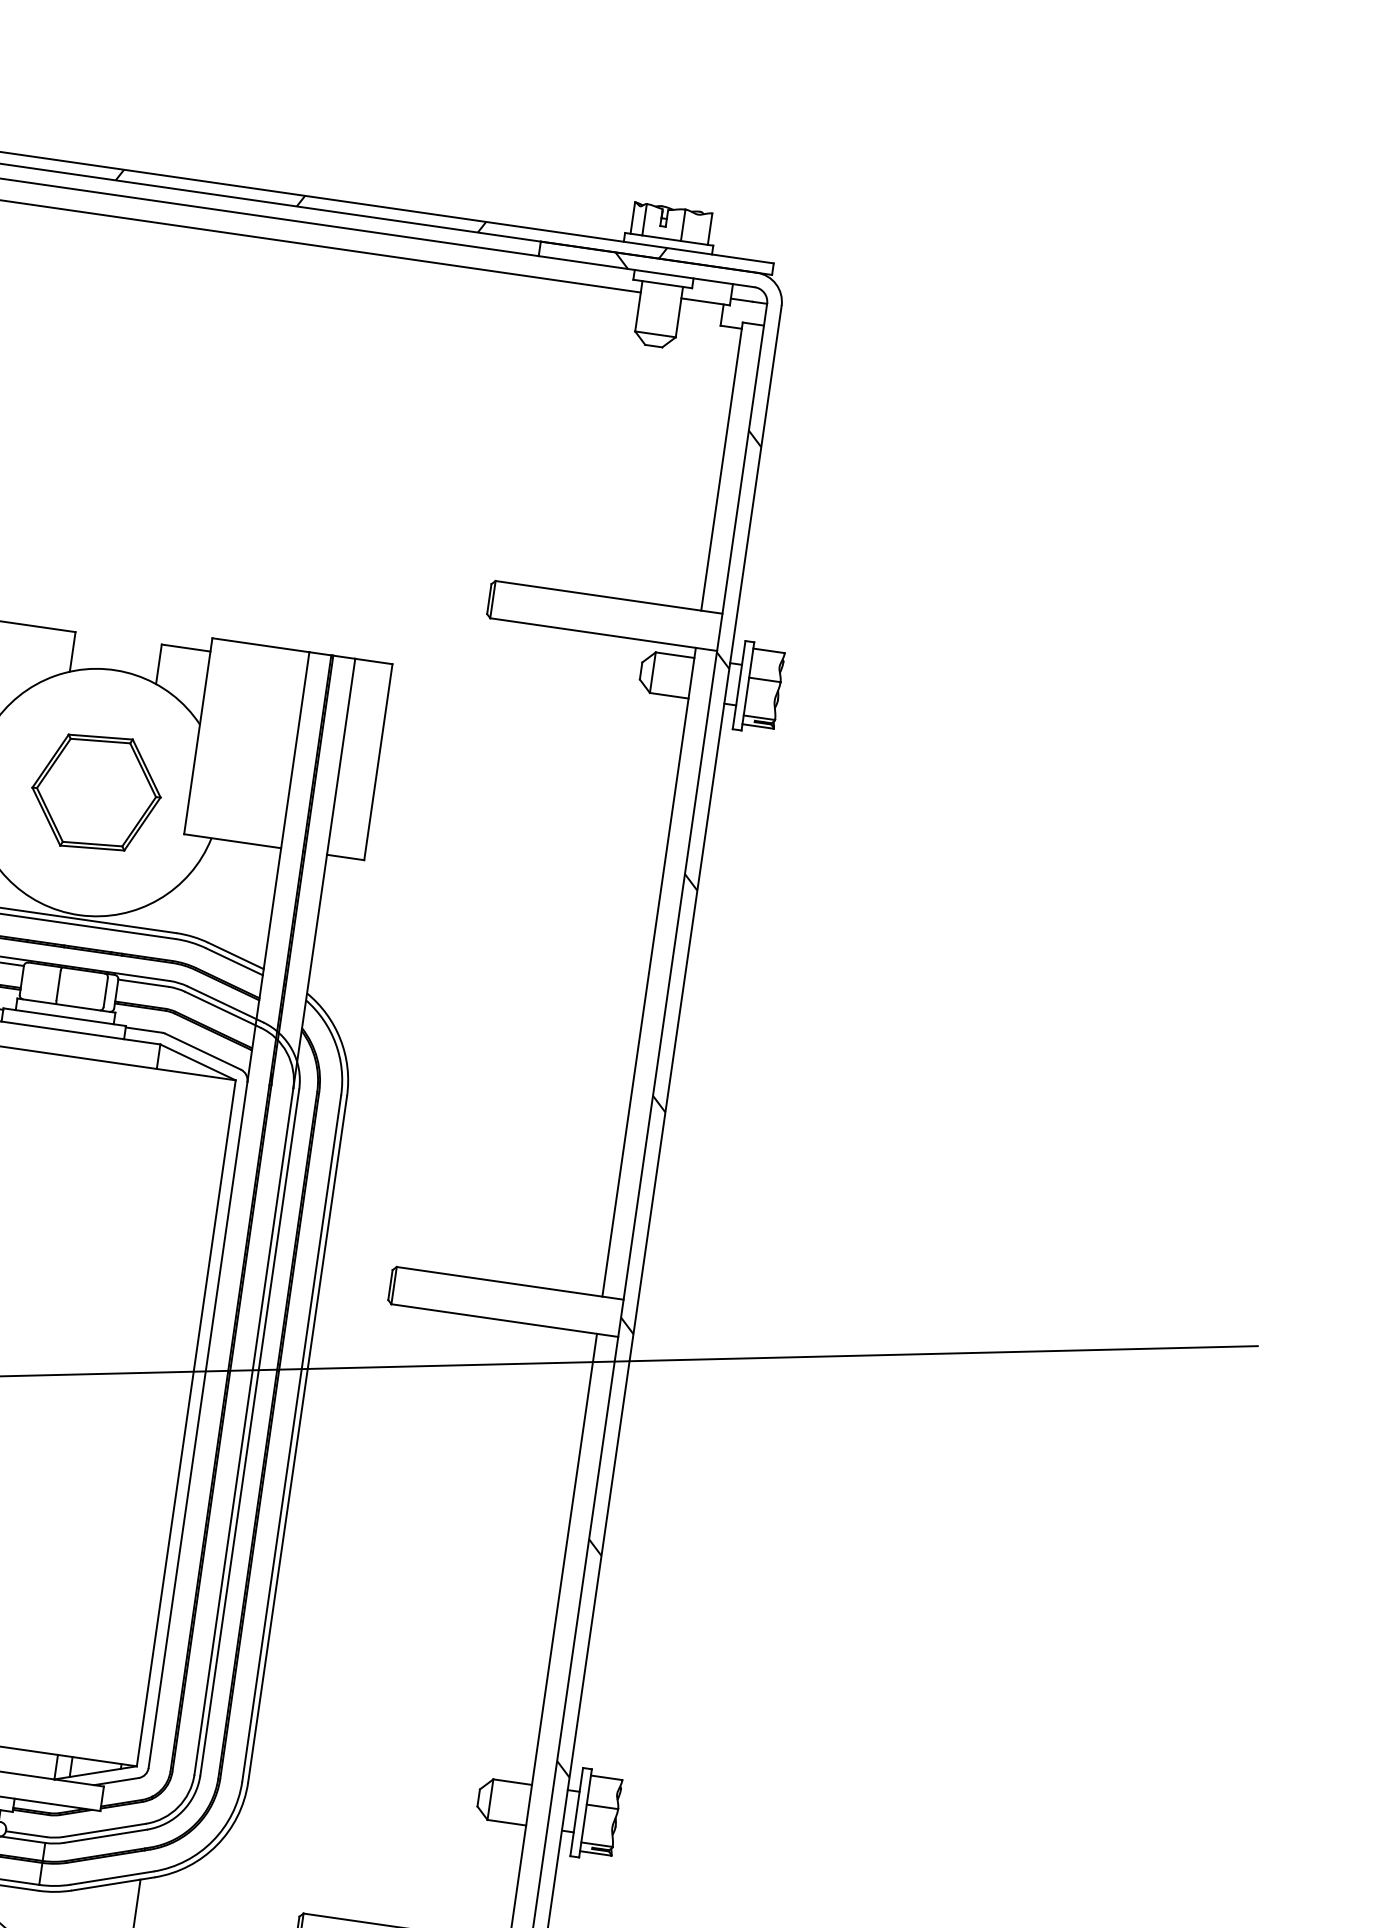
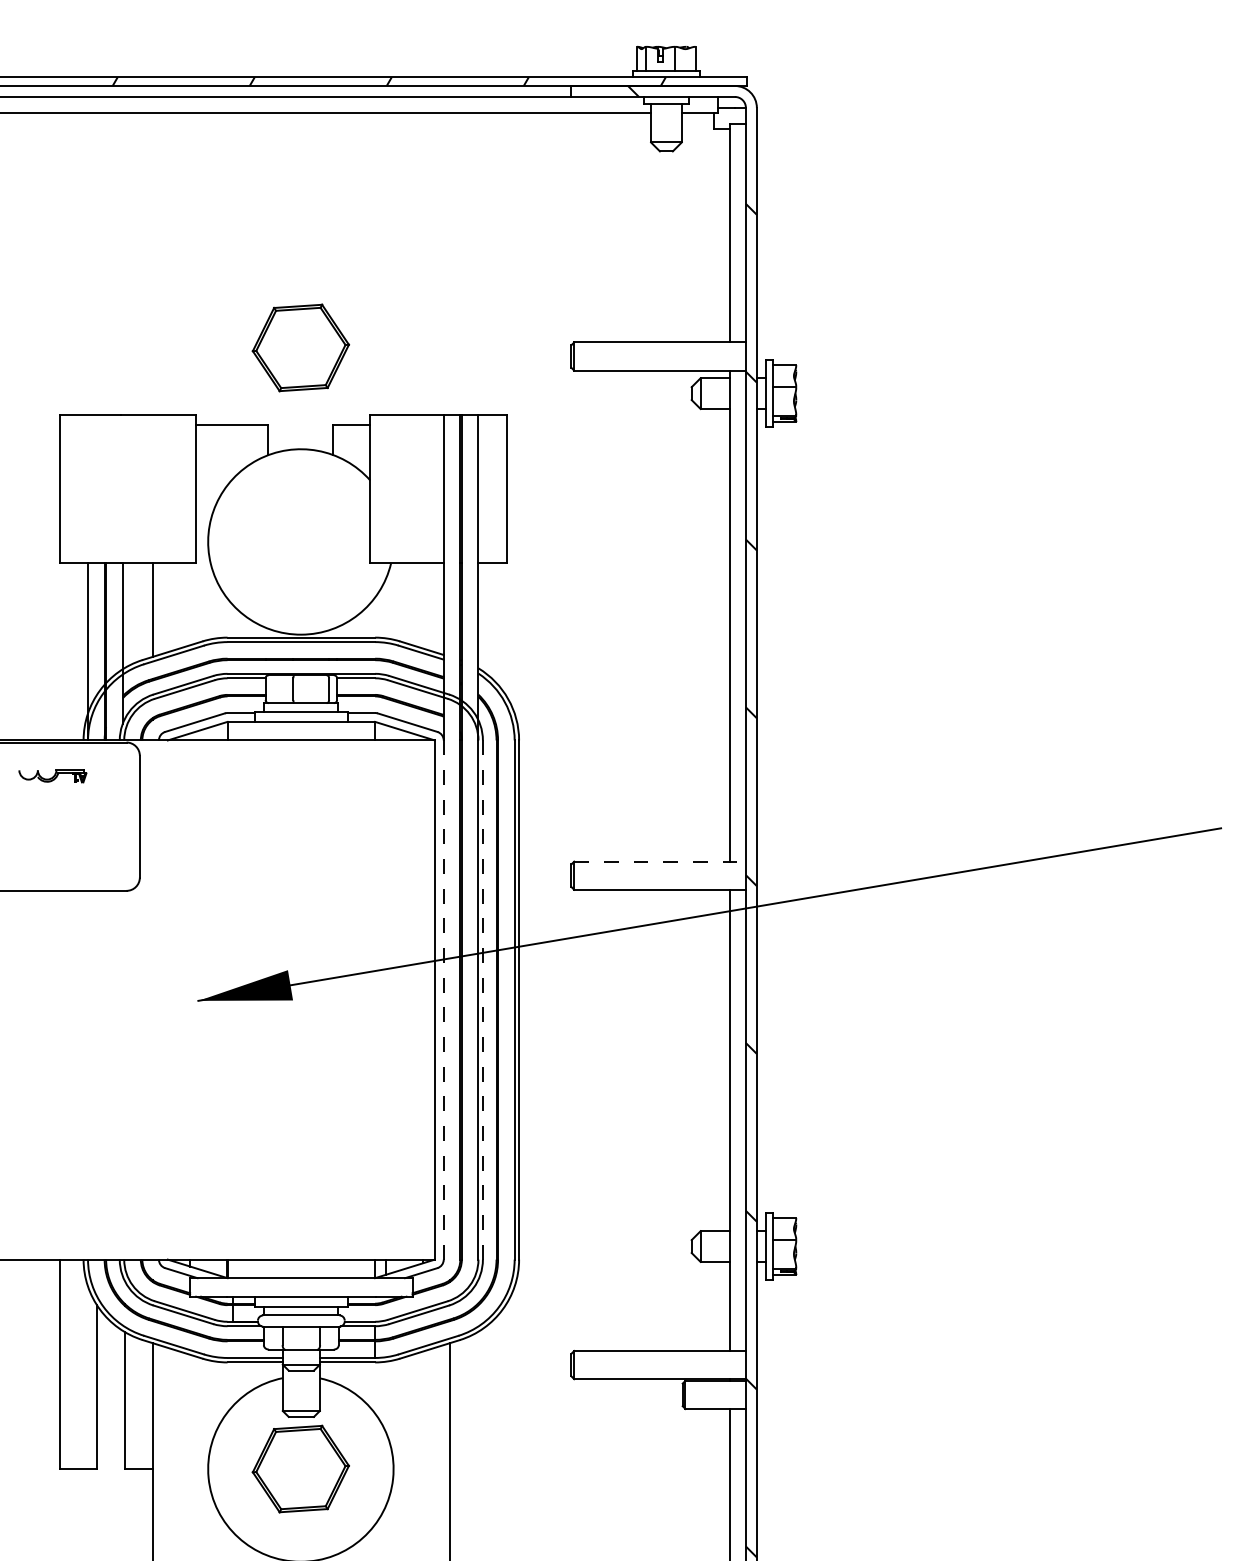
part: (96, 791) -> (300, 347), moved
line: (510, 1283) -> (660, 861), solid -> dashed
line: (197, 1425) -> (443, 1000), solid -> dashed
line: (249, 1433) -> (482, 1000), solid -> dashed

